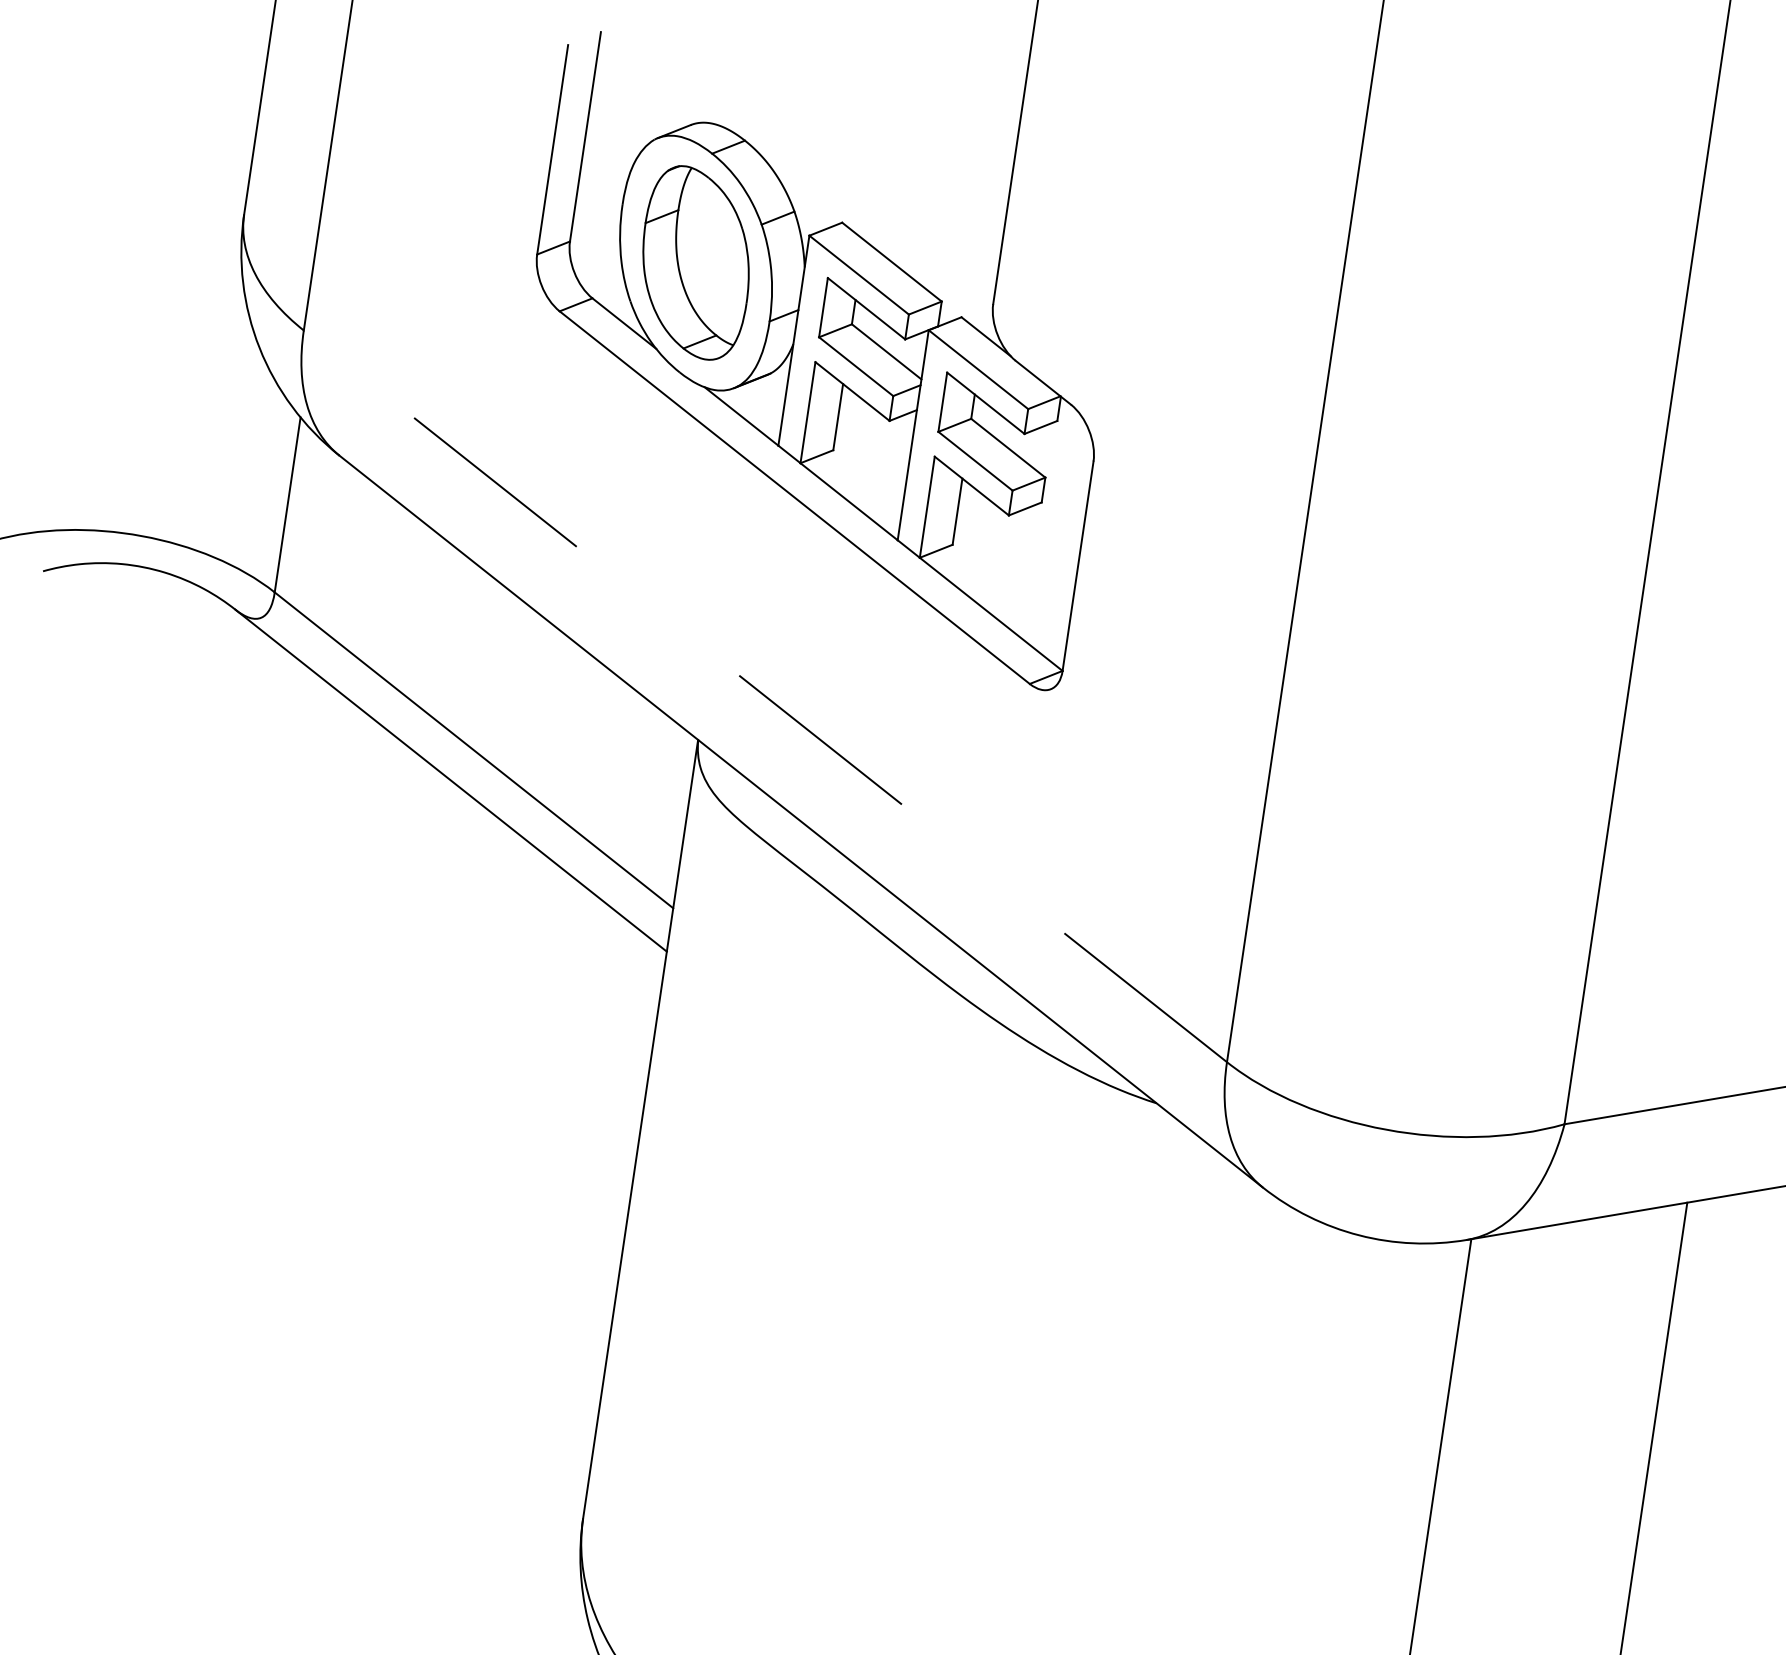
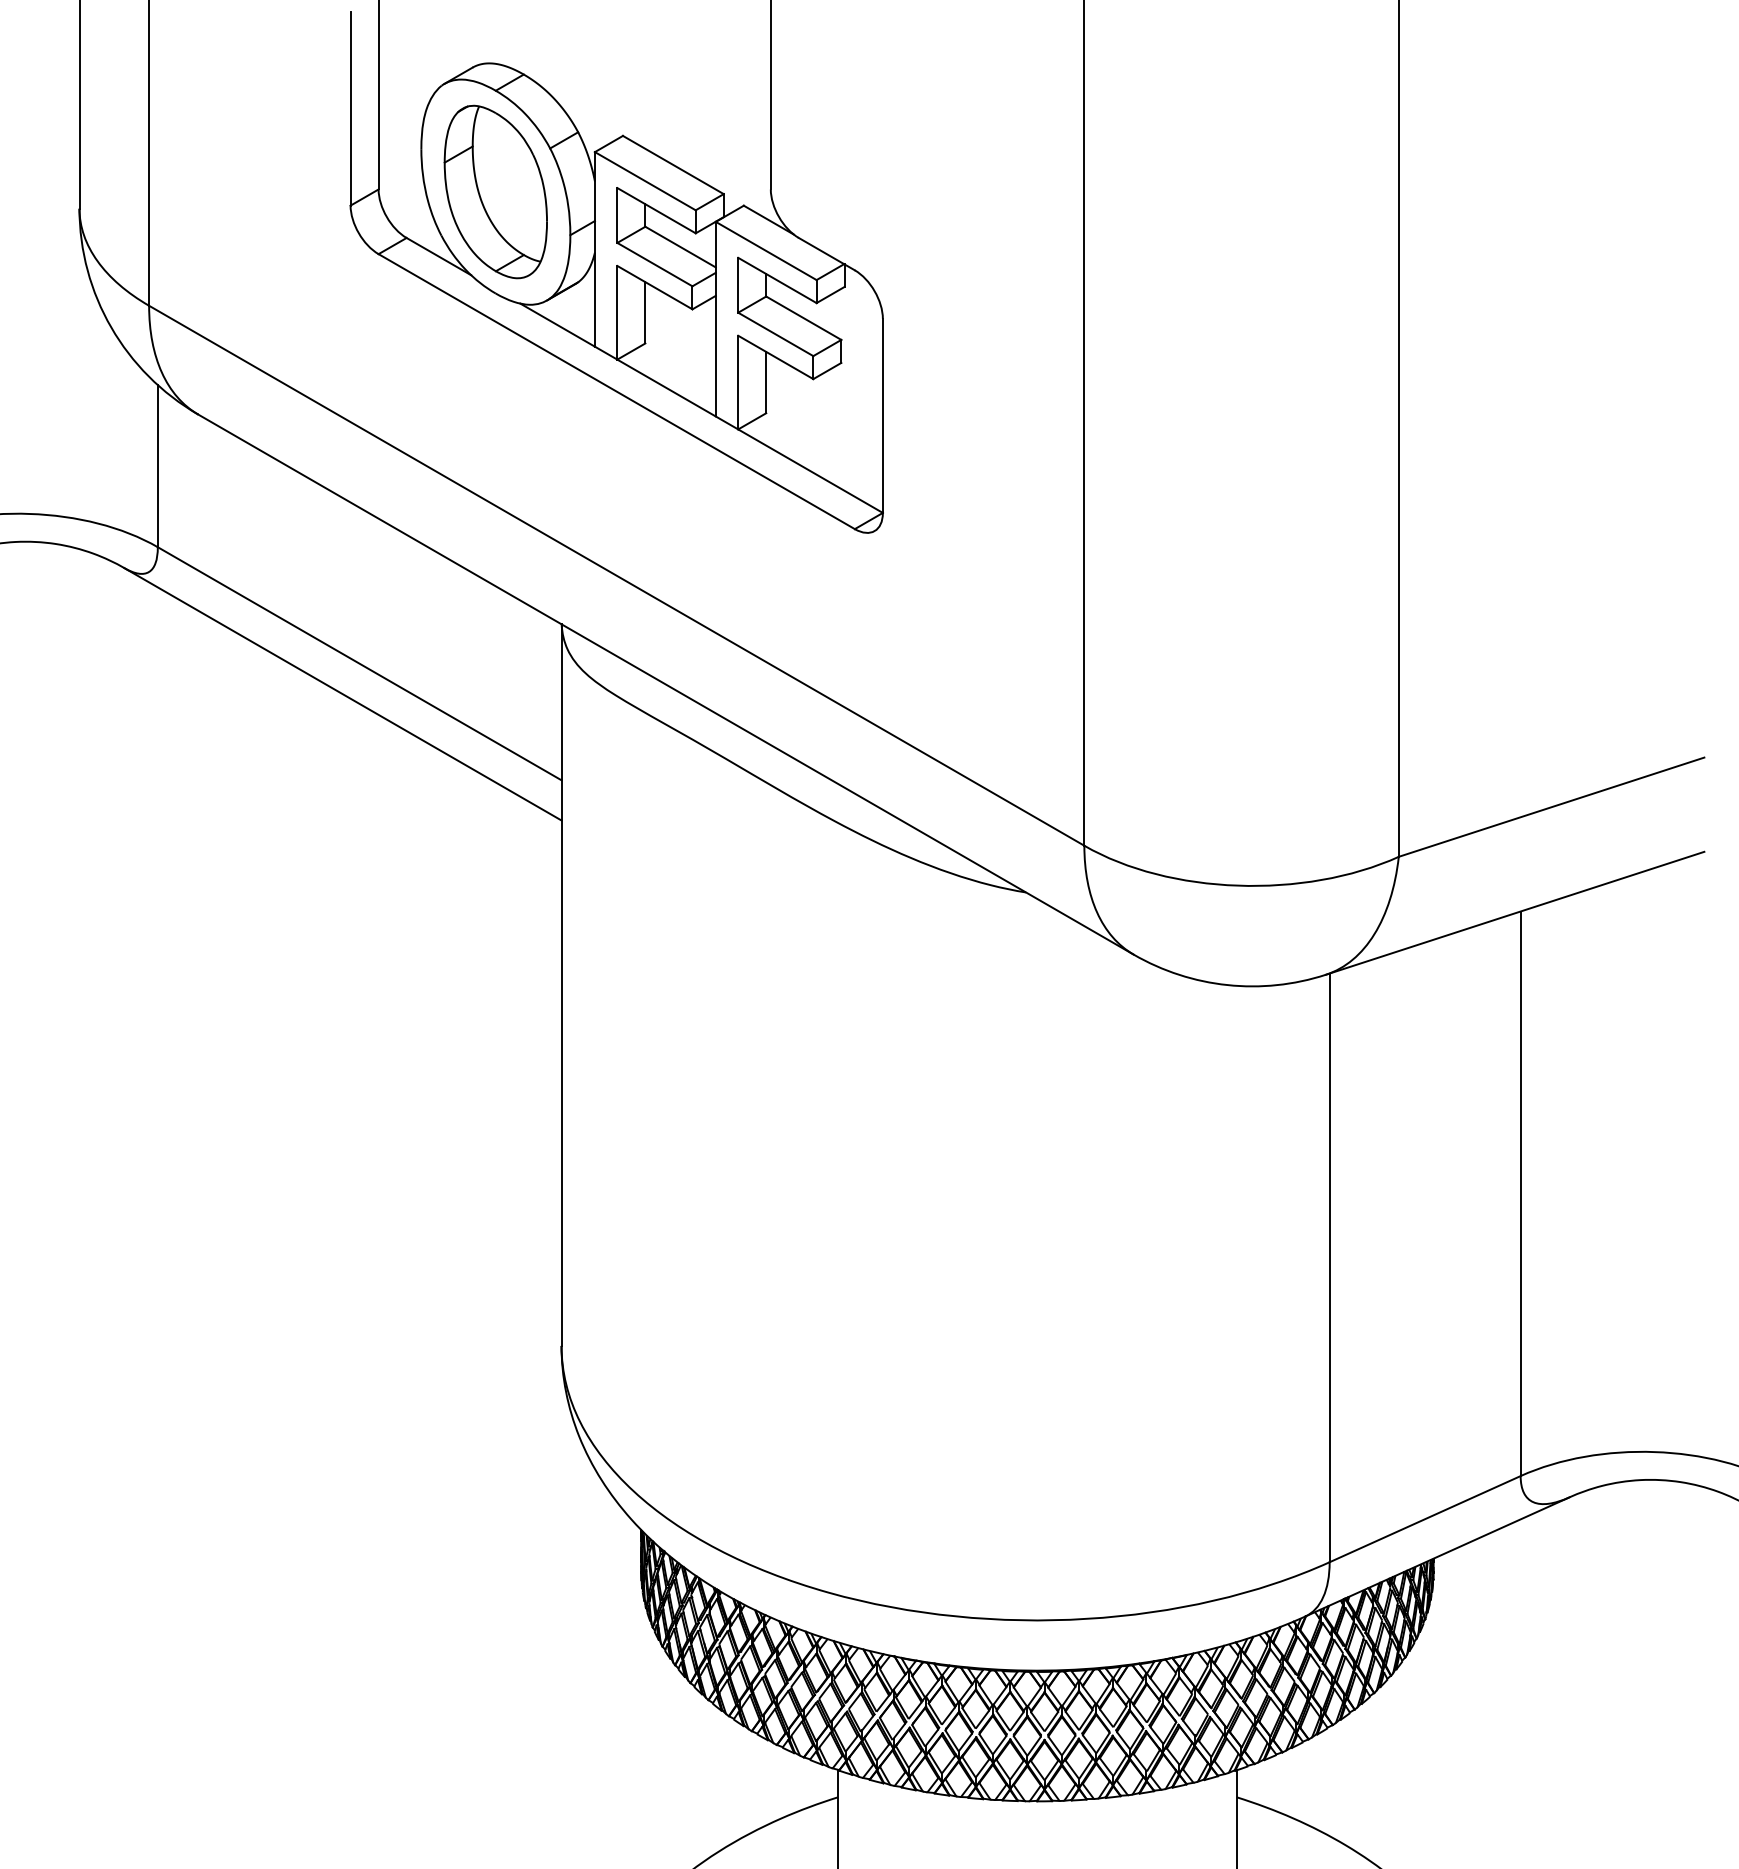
line: (765, 696) -> (616, 575), dashed -> solid

